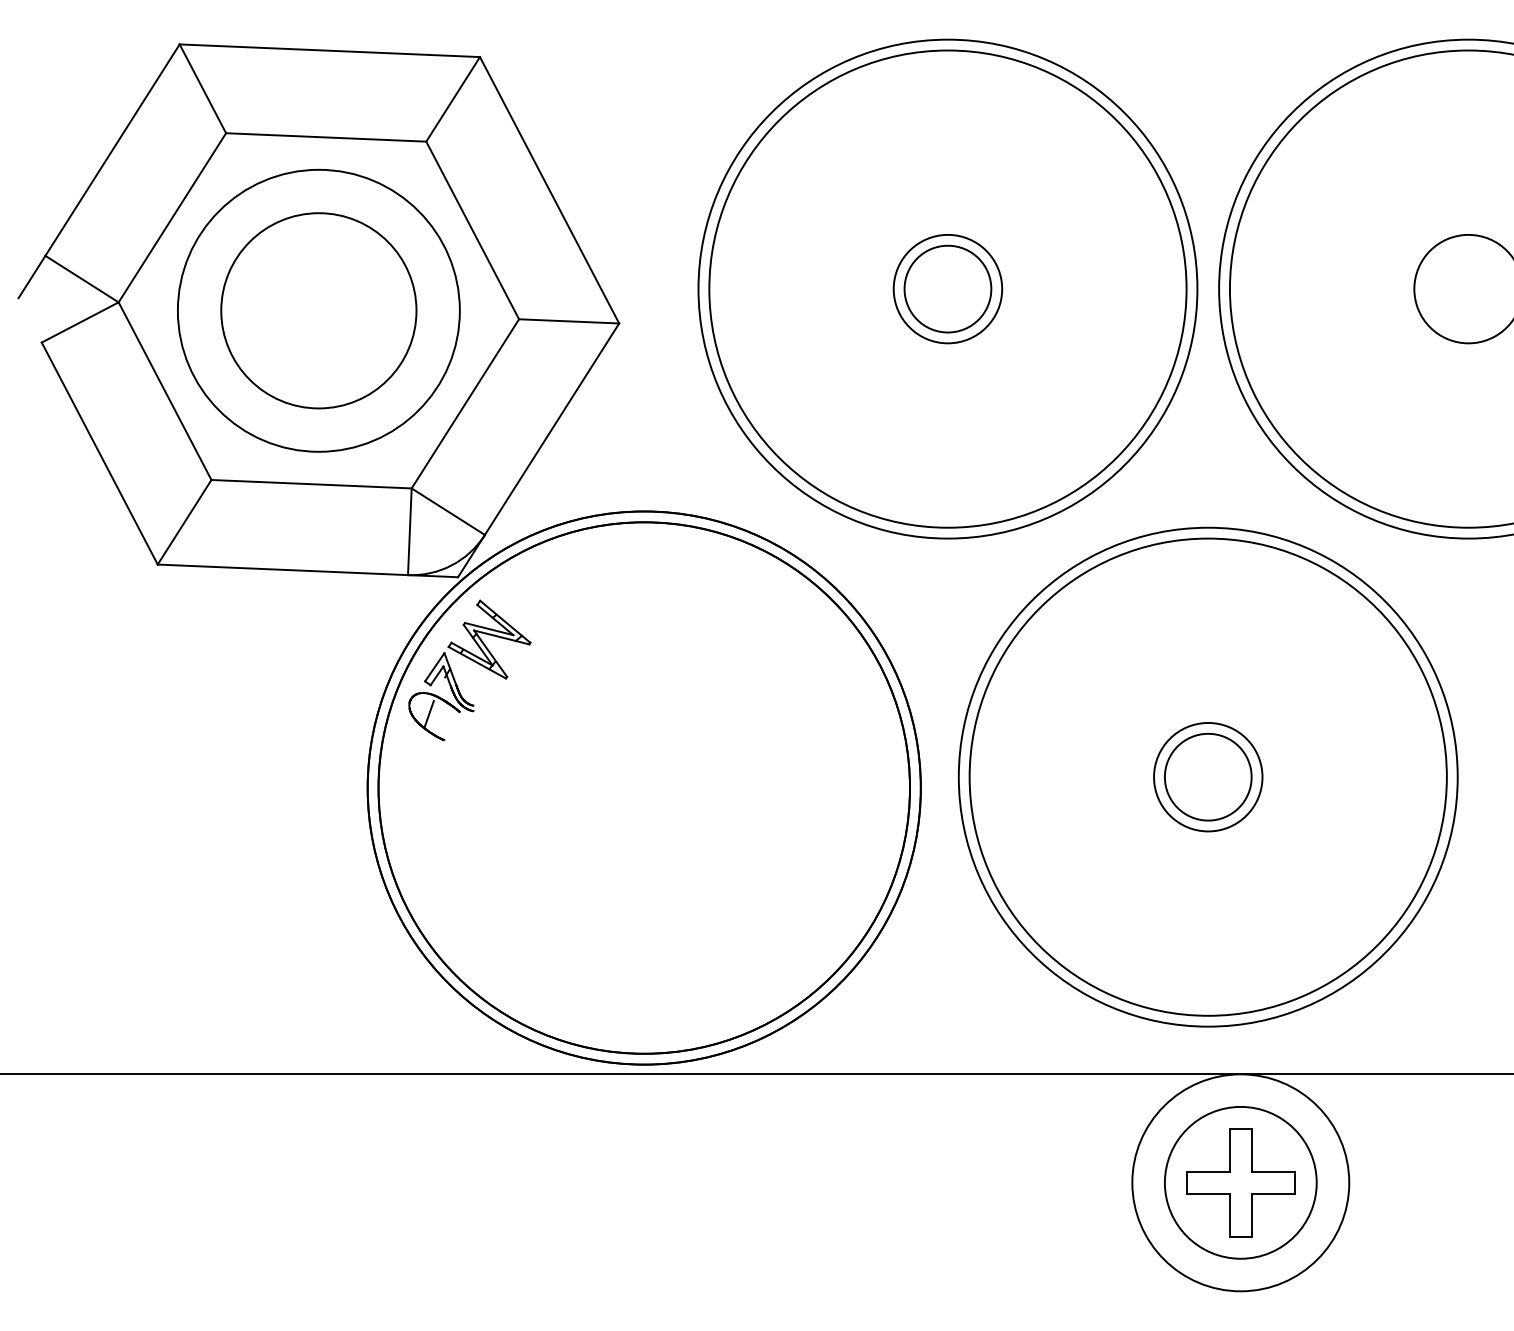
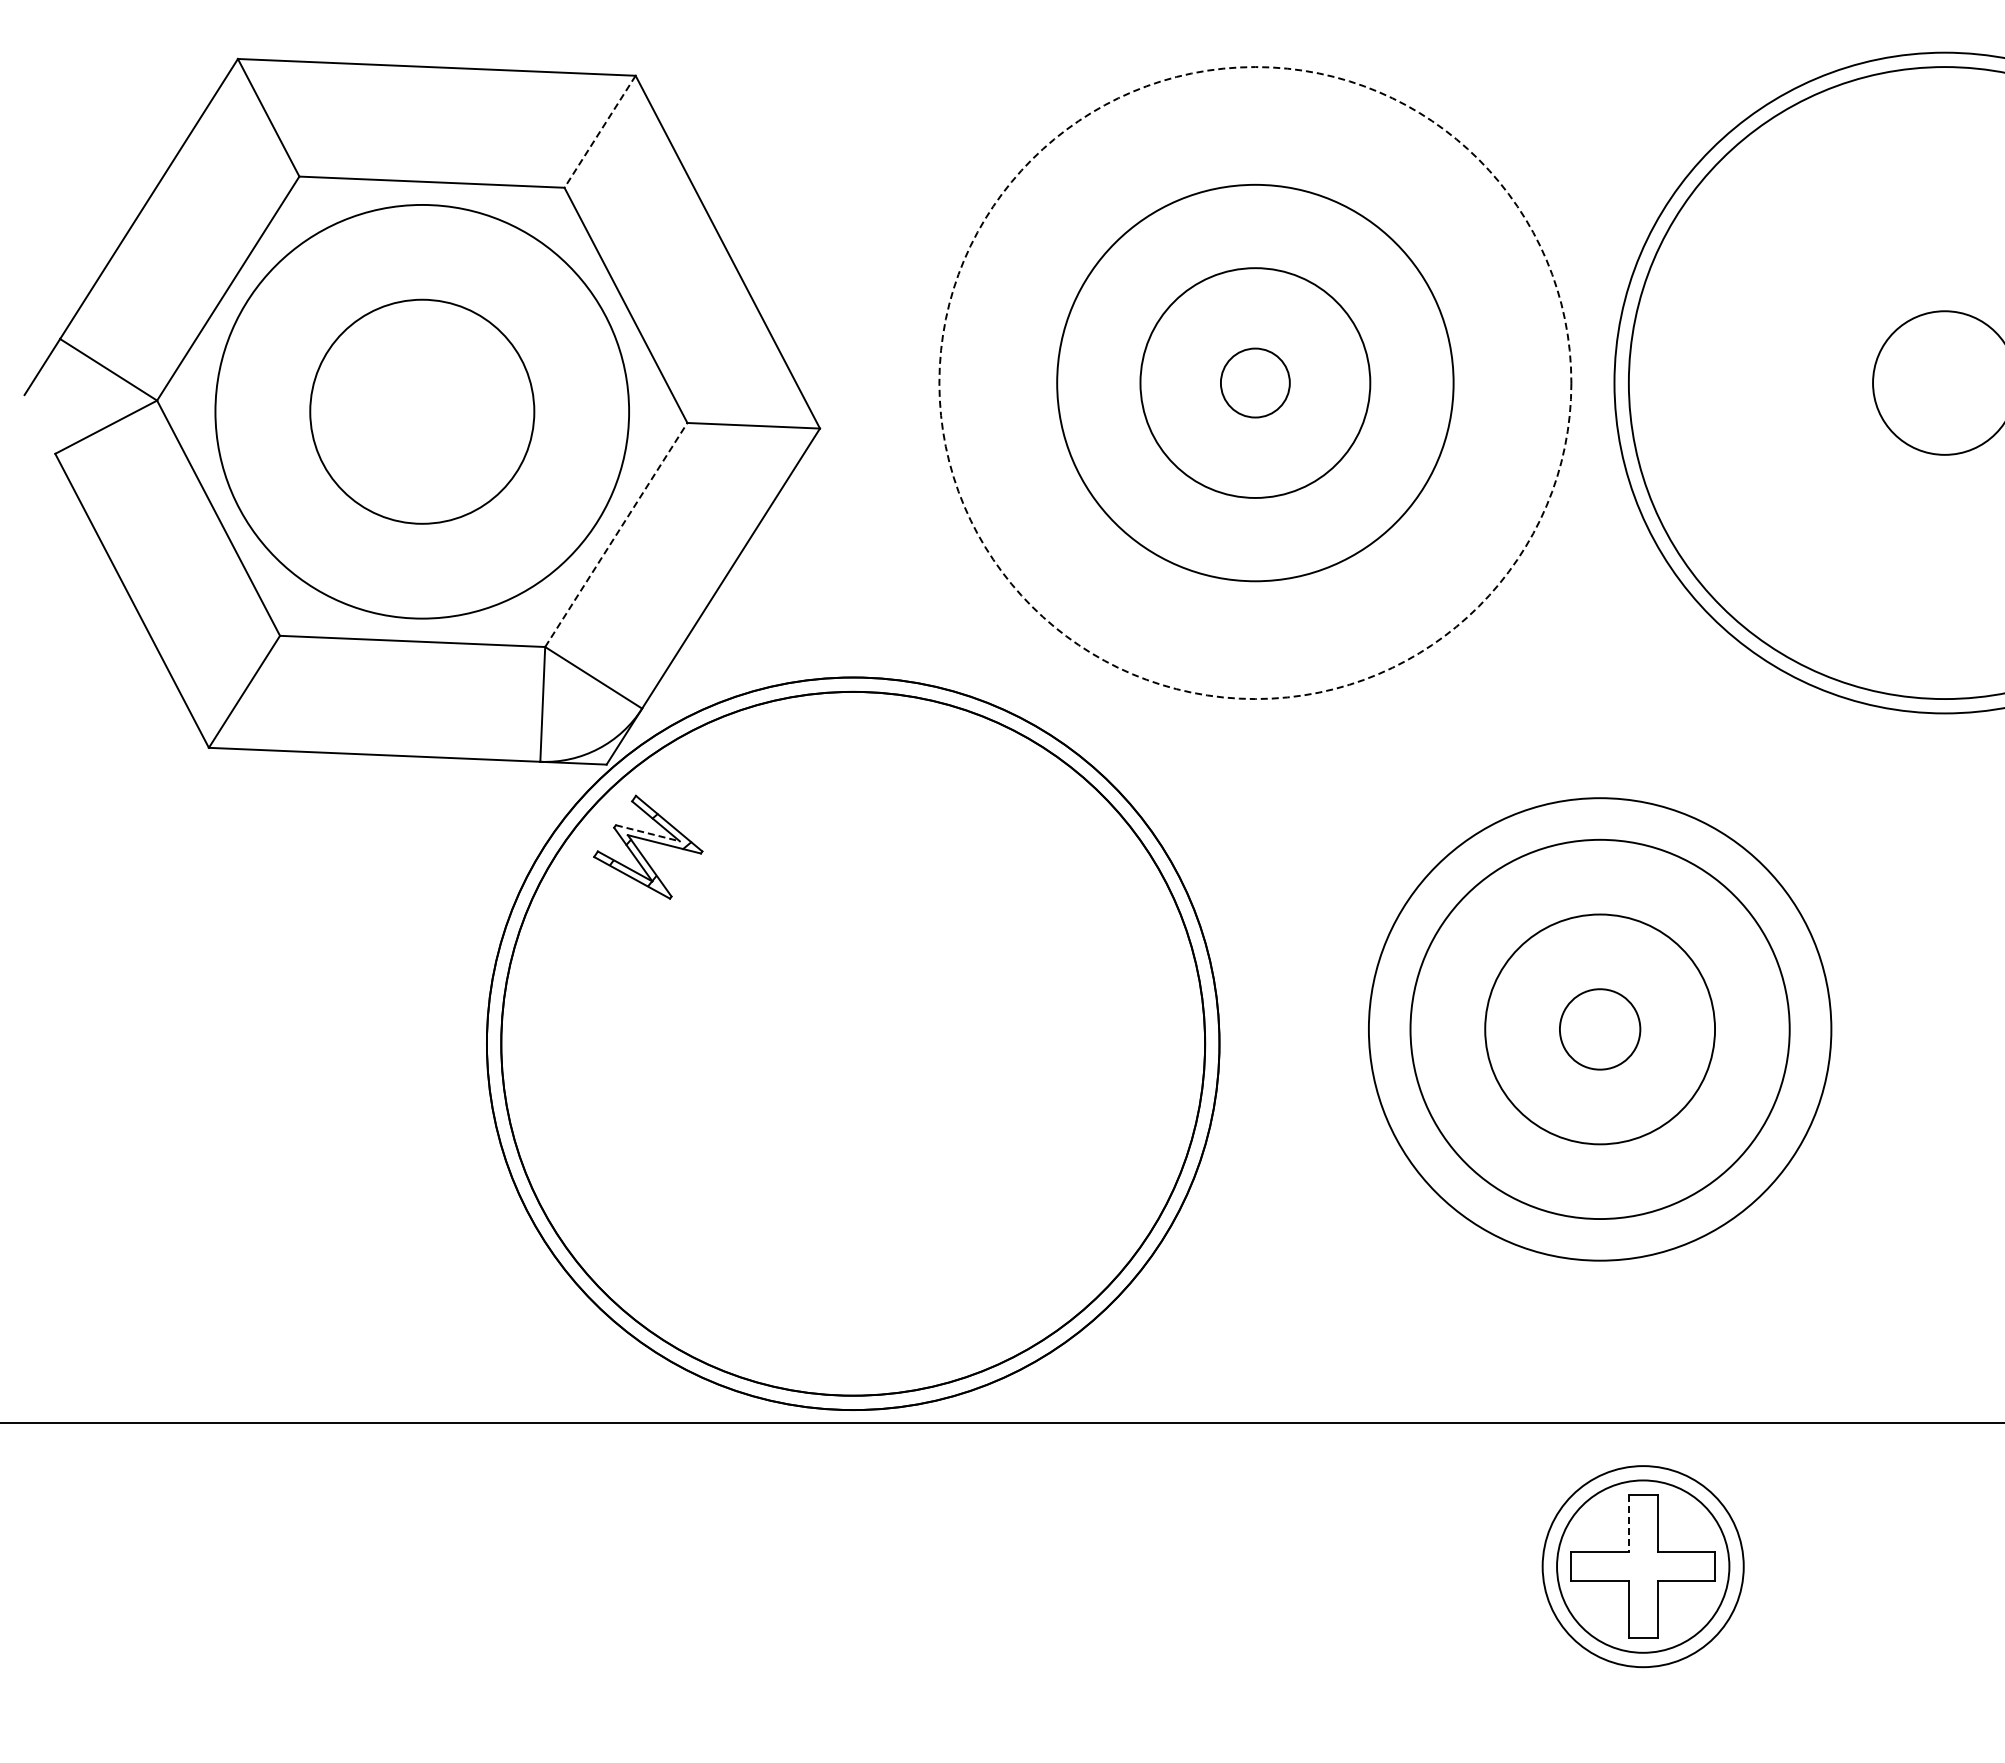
line: (452, 99) -> (599, 132), solid -> dashed
circle: (947, 288) -> (1254, 382), size x0.6
circle: (948, 288) -> (1255, 382), size x0.6
circle: (948, 288) -> (1255, 382), size x1.6
circle: (948, 289) -> (1255, 383), solid -> dashed
circle: (319, 310) -> (422, 411), size x0.6
circle: (319, 310) -> (422, 411), size x1.6
line: (465, 404) -> (616, 535), solid -> dashed
line: (488, 629) -> (647, 833), solid -> dashed
part: (441, 696) -> (584, 922), removed
circle: (1207, 776) -> (1599, 1028), size x0.7
circle: (1207, 777) -> (1599, 1029), size x0.7
circle: (1207, 777) -> (1599, 1029), size x1.6
circle: (1208, 777) -> (1600, 1029), size x0.6
line: (1229, 1150) -> (1628, 1523), solid -> dashed
circle: (1240, 1182) -> (1642, 1566), size x0.6

